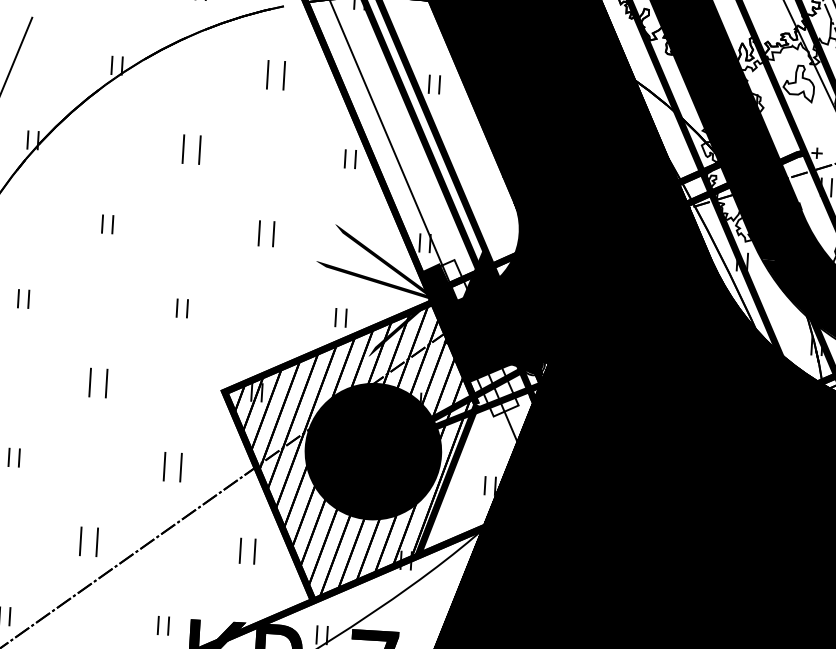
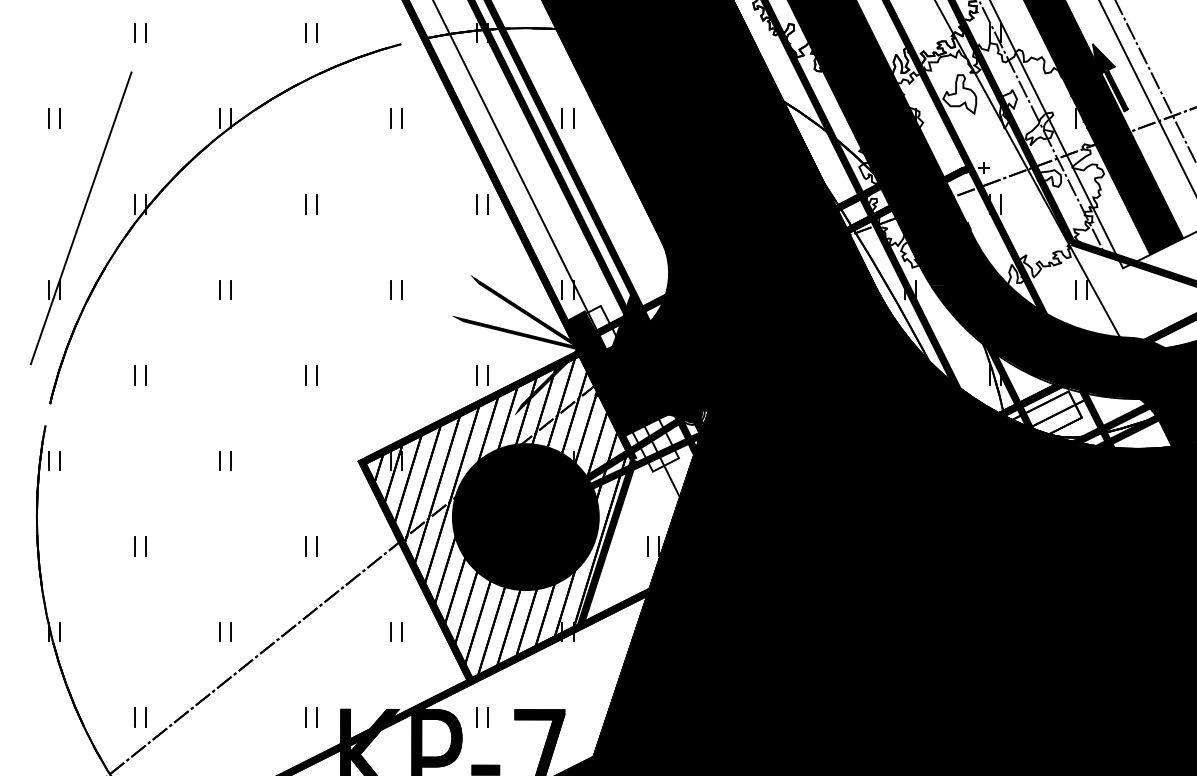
part: (275, 74) -> (396, 118), size x0.62
part: (191, 149) -> (311, 204), size x0.62
part: (266, 233) -> (396, 289), size x0.71
part: (98, 382) -> (225, 460), size x0.62
part: (173, 467) -> (311, 546), size x0.62
part: (88, 541) -> (225, 631), size x0.62
part: (247, 550) -> (396, 631), size x0.71

